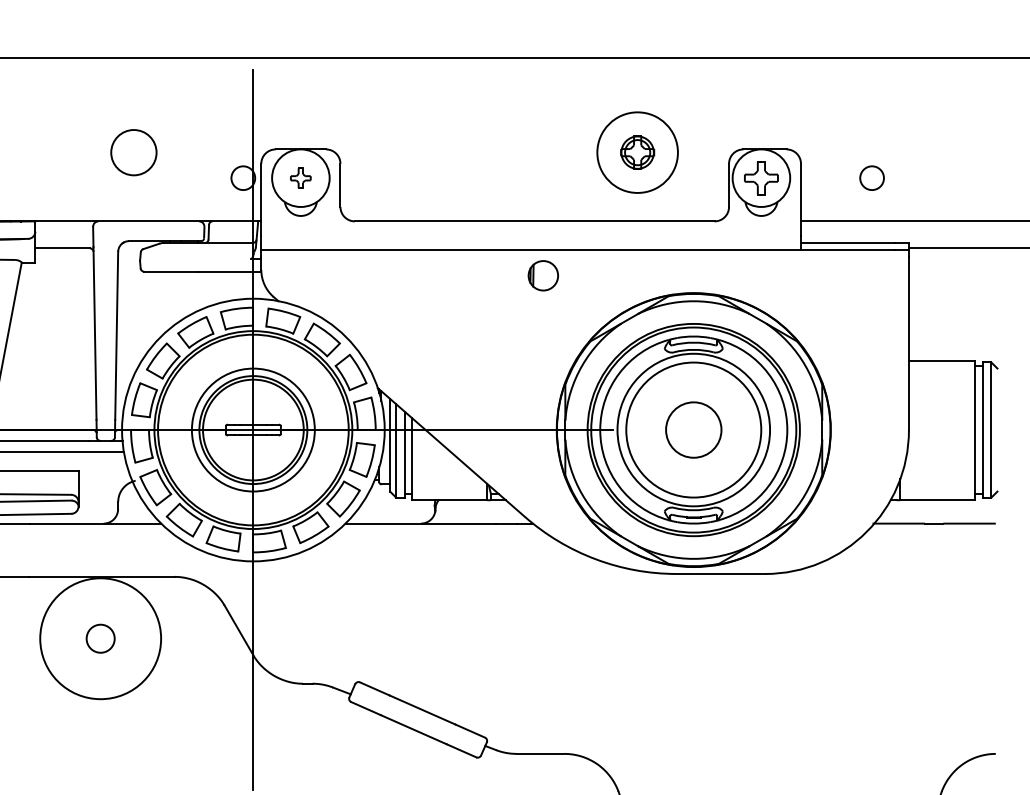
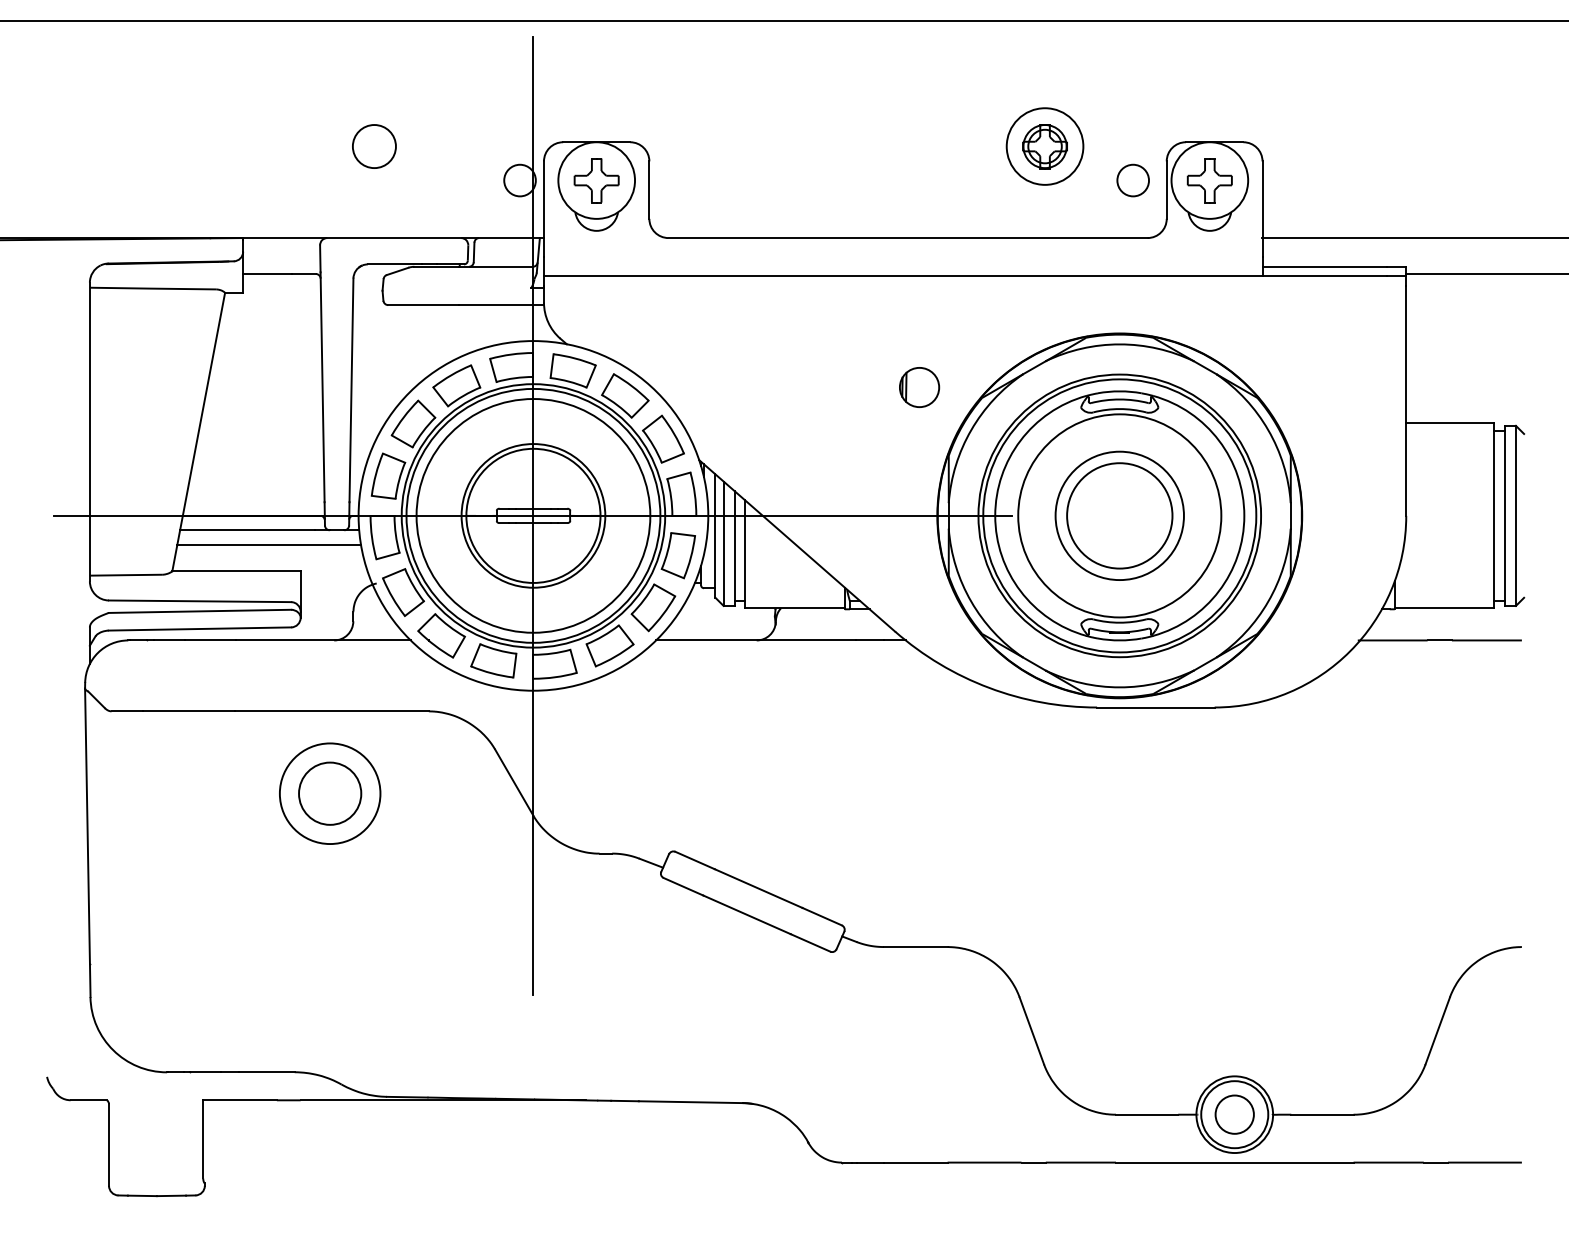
circle: (133, 152) -> (374, 146), size x0.71
circle: (637, 152) -> (1044, 146), size x0.71
part: (300, 178) -> (596, 180), size x1.67
circle: (871, 178) -> (1132, 180), moved
part: (543, 275) -> (919, 387), moved
circle: (253, 429) -> (533, 515), size x1.43
circle: (693, 429) -> (1119, 515), size x0.71
circle: (693, 429) -> (1119, 515), size x1.43
circle: (100, 638) -> (329, 793), size x0.62
circle: (100, 638) -> (330, 793), size x1.67

